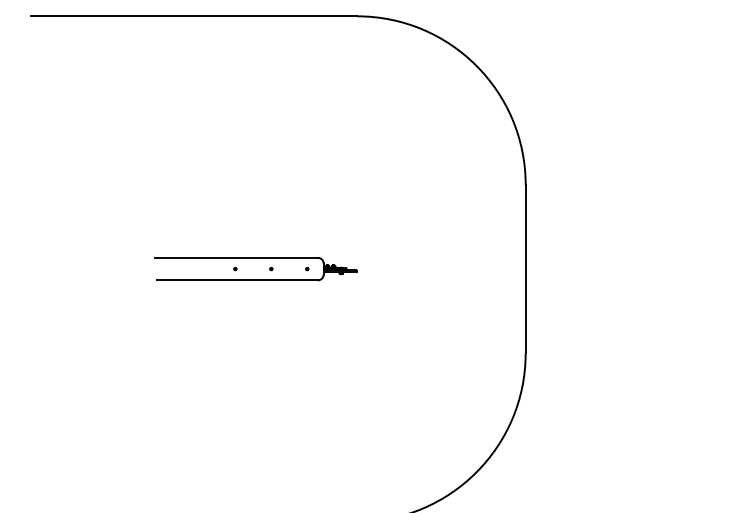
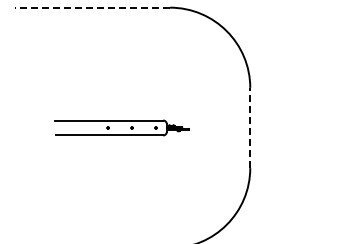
line: (194, 15) -> (92, 7), solid -> dashed
part: (255, 268) -> (121, 127), size x1.4
line: (526, 268) -> (250, 127), solid -> dashed

